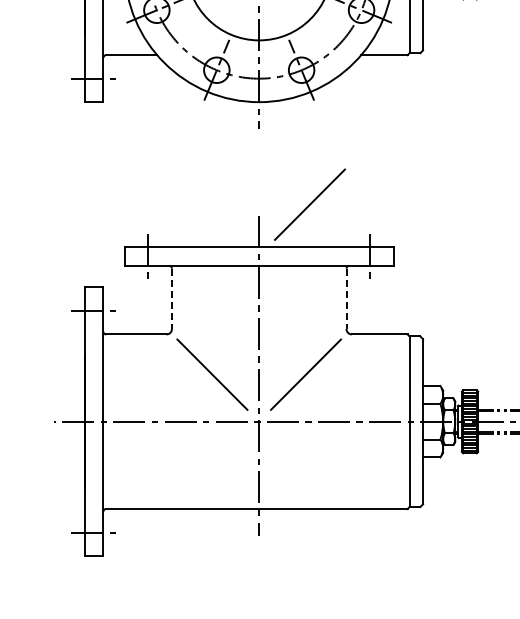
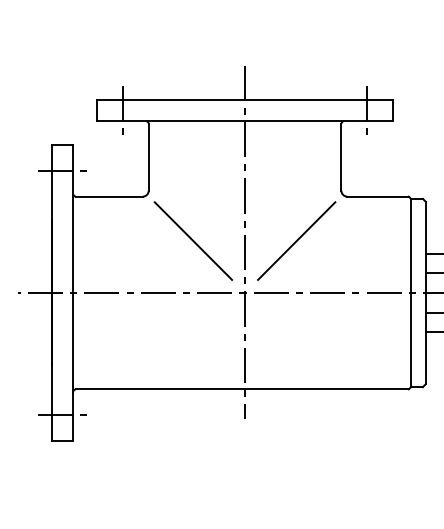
line: (310, 204) -> (301, 53), removed
line: (171, 299) -> (148, 158), dashed -> solid
line: (346, 299) -> (341, 158), dashed -> solid

